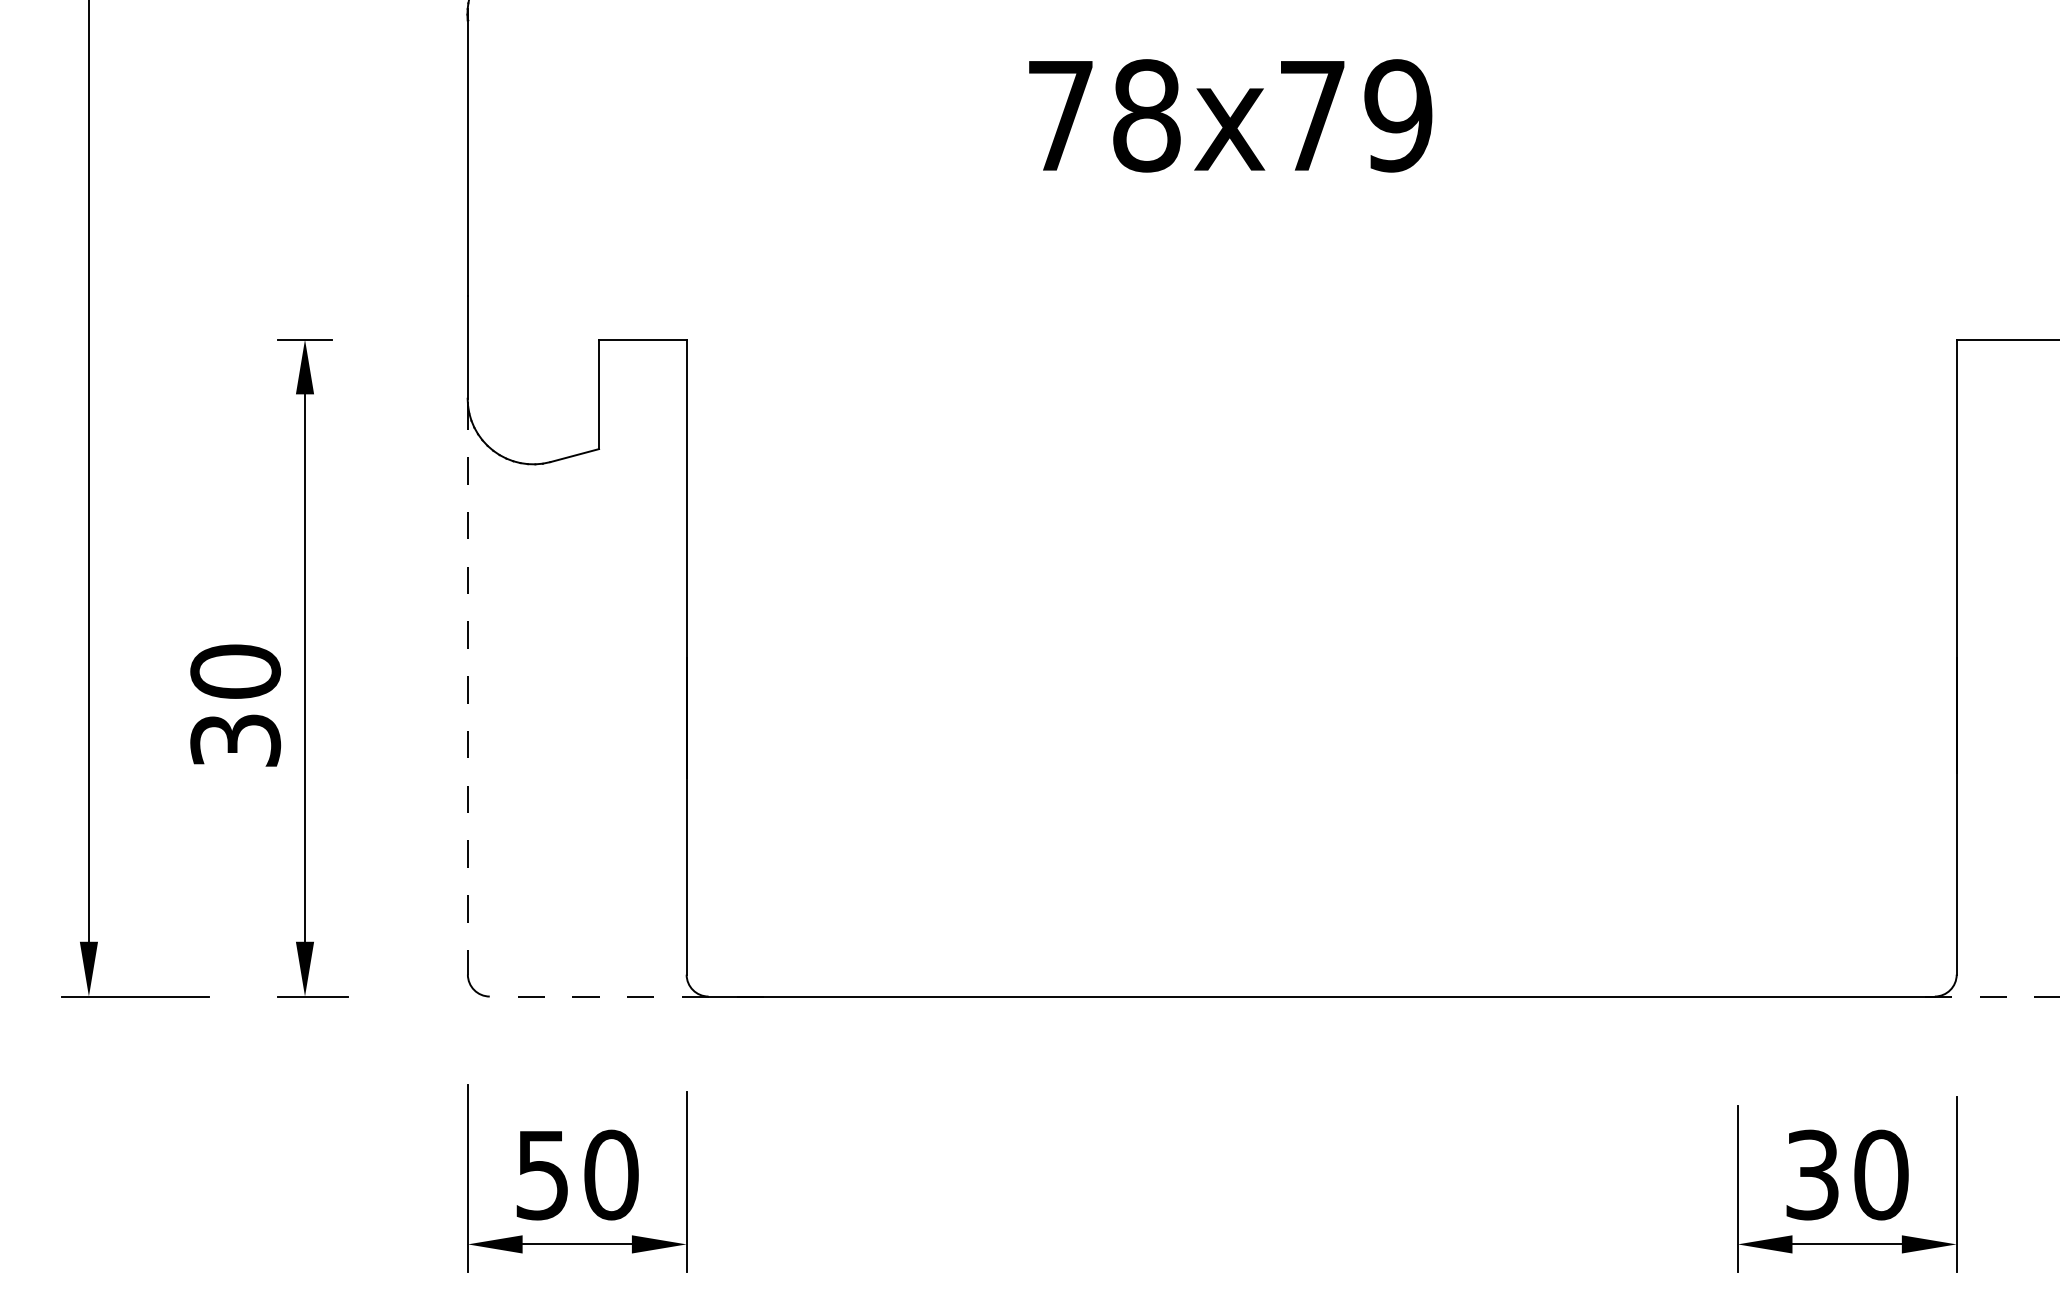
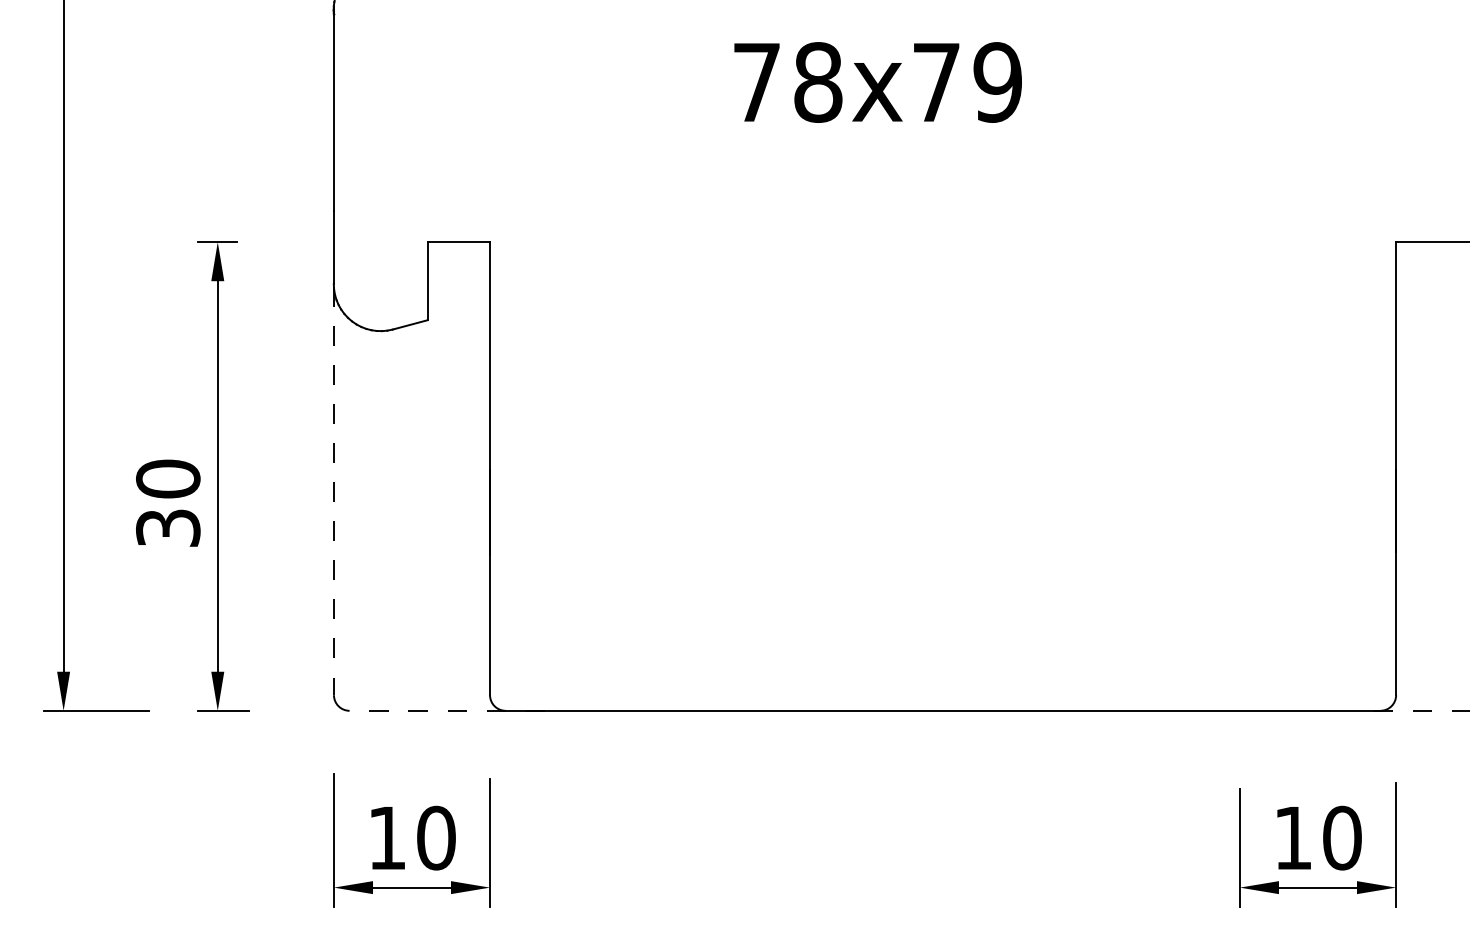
text: (1811, 1174) -> (1292, 837), 30 -> 10
text: (541, 1175) -> (386, 838), 50 -> 10

